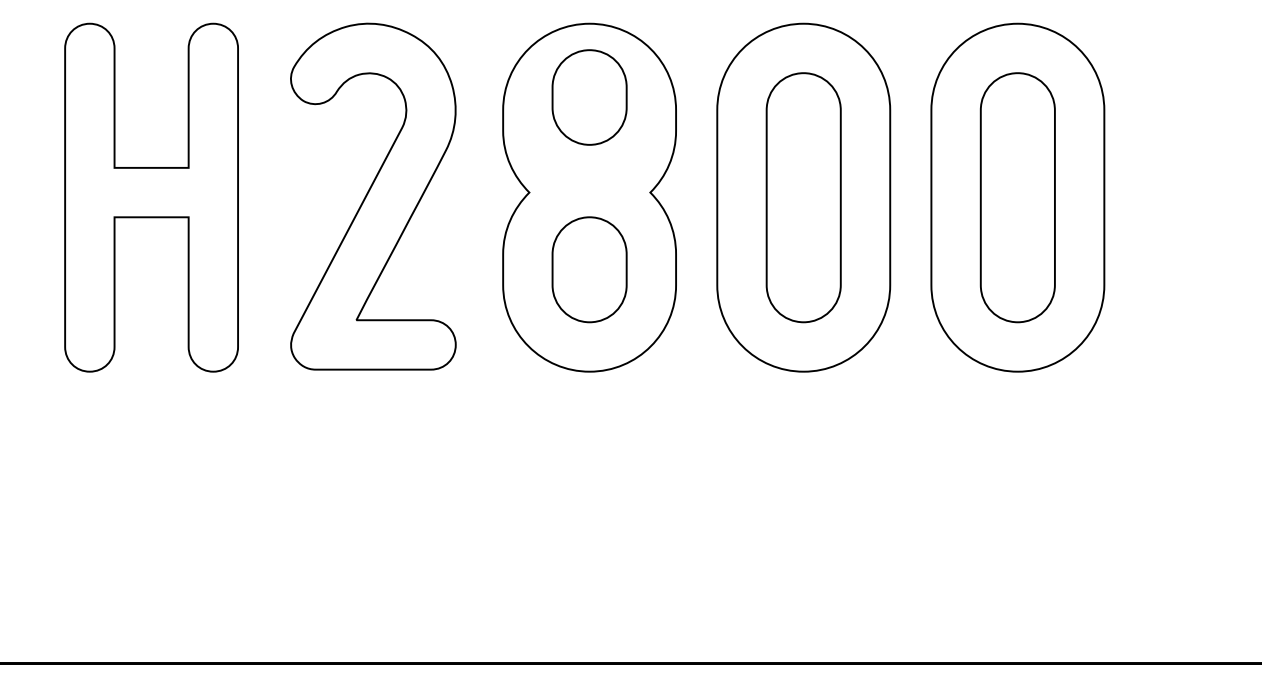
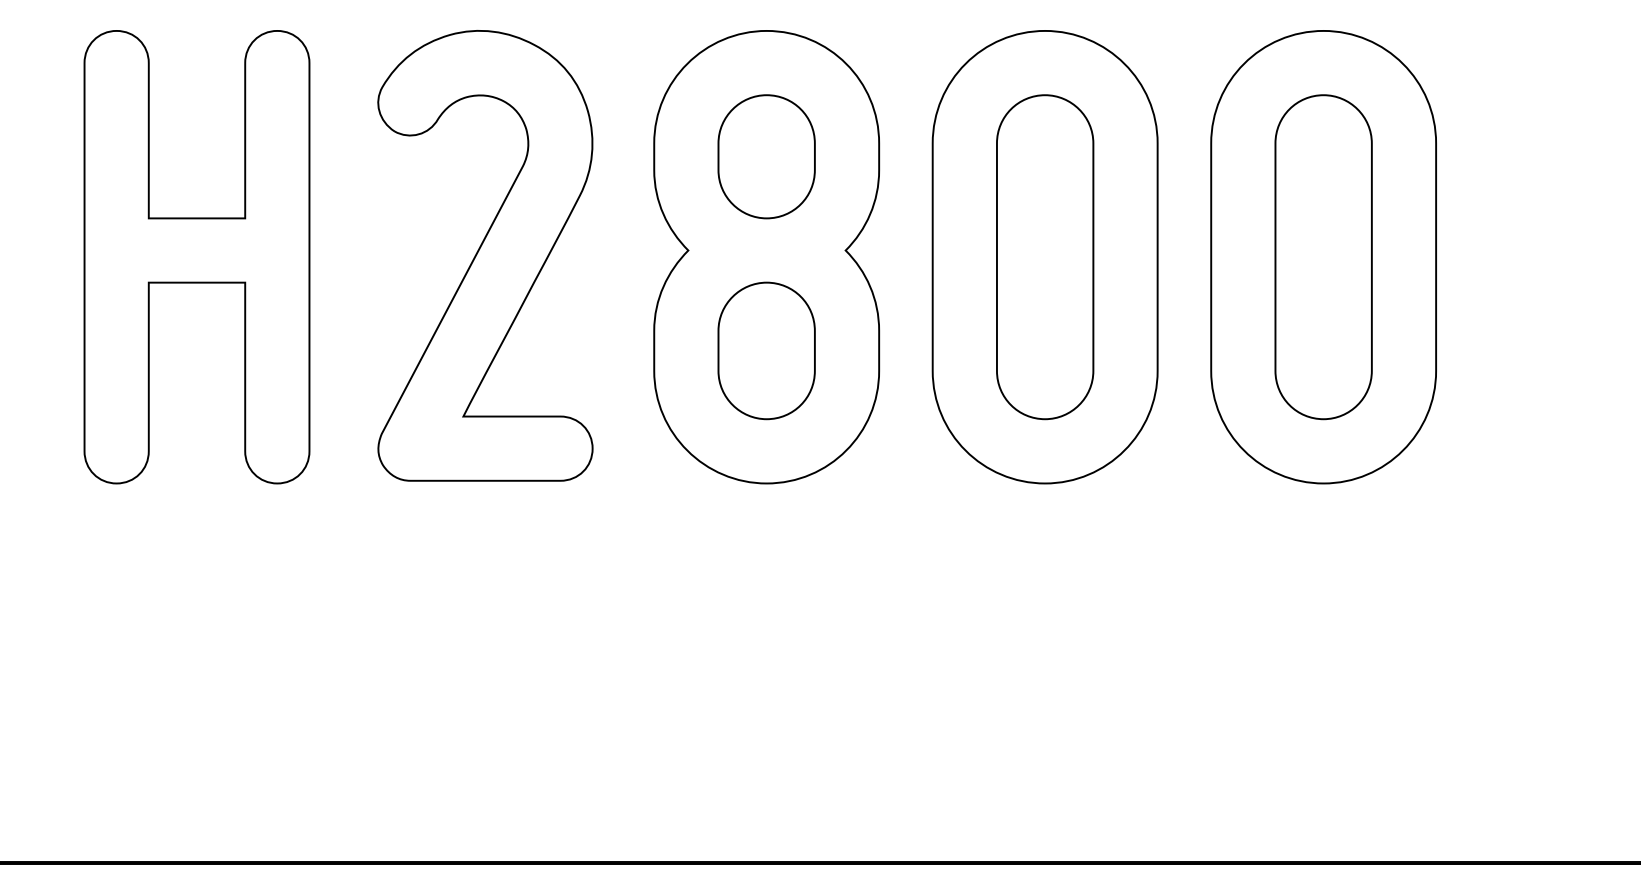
part: (589, 97) -> (766, 156), moved

